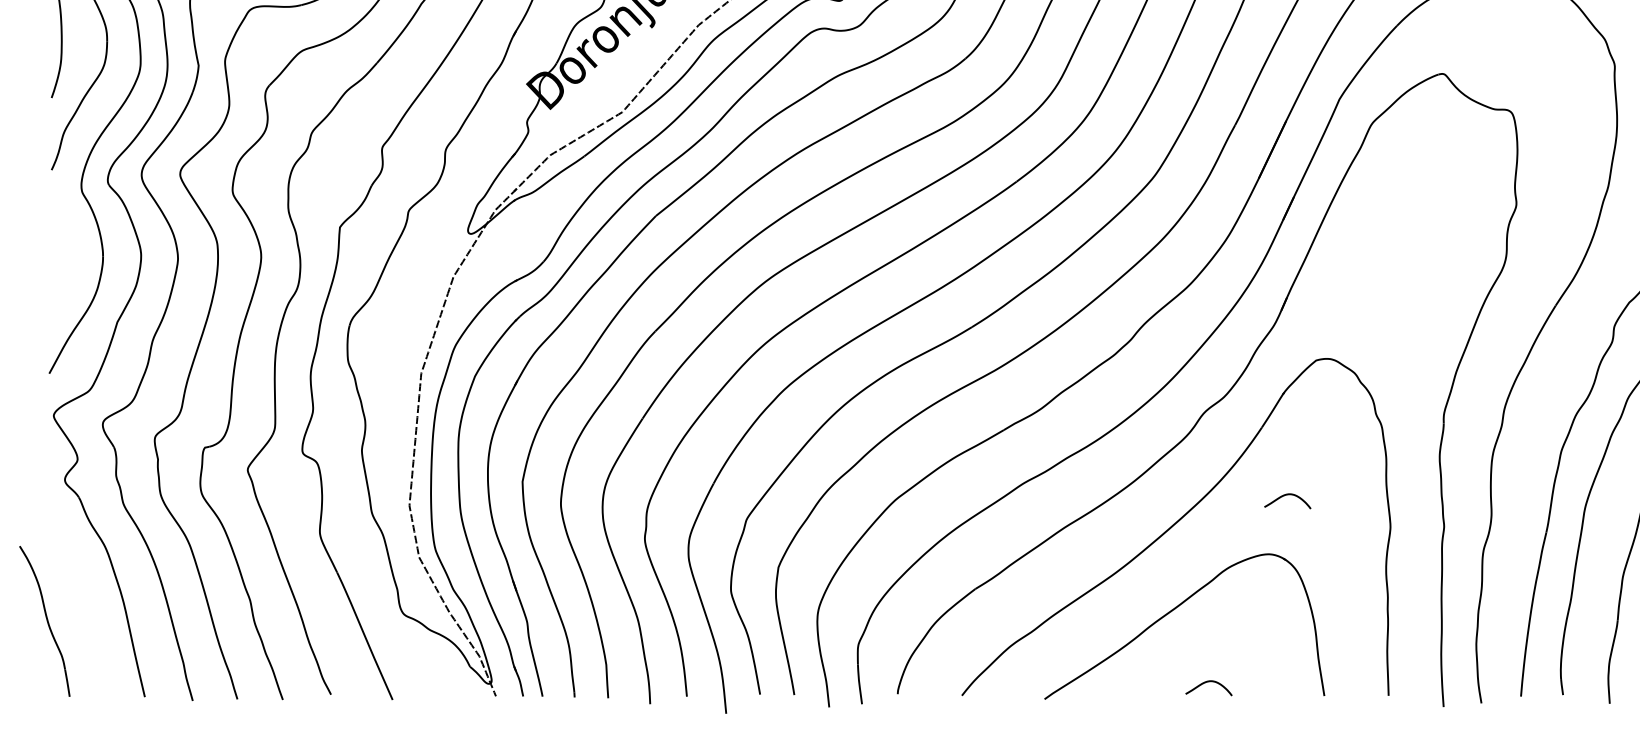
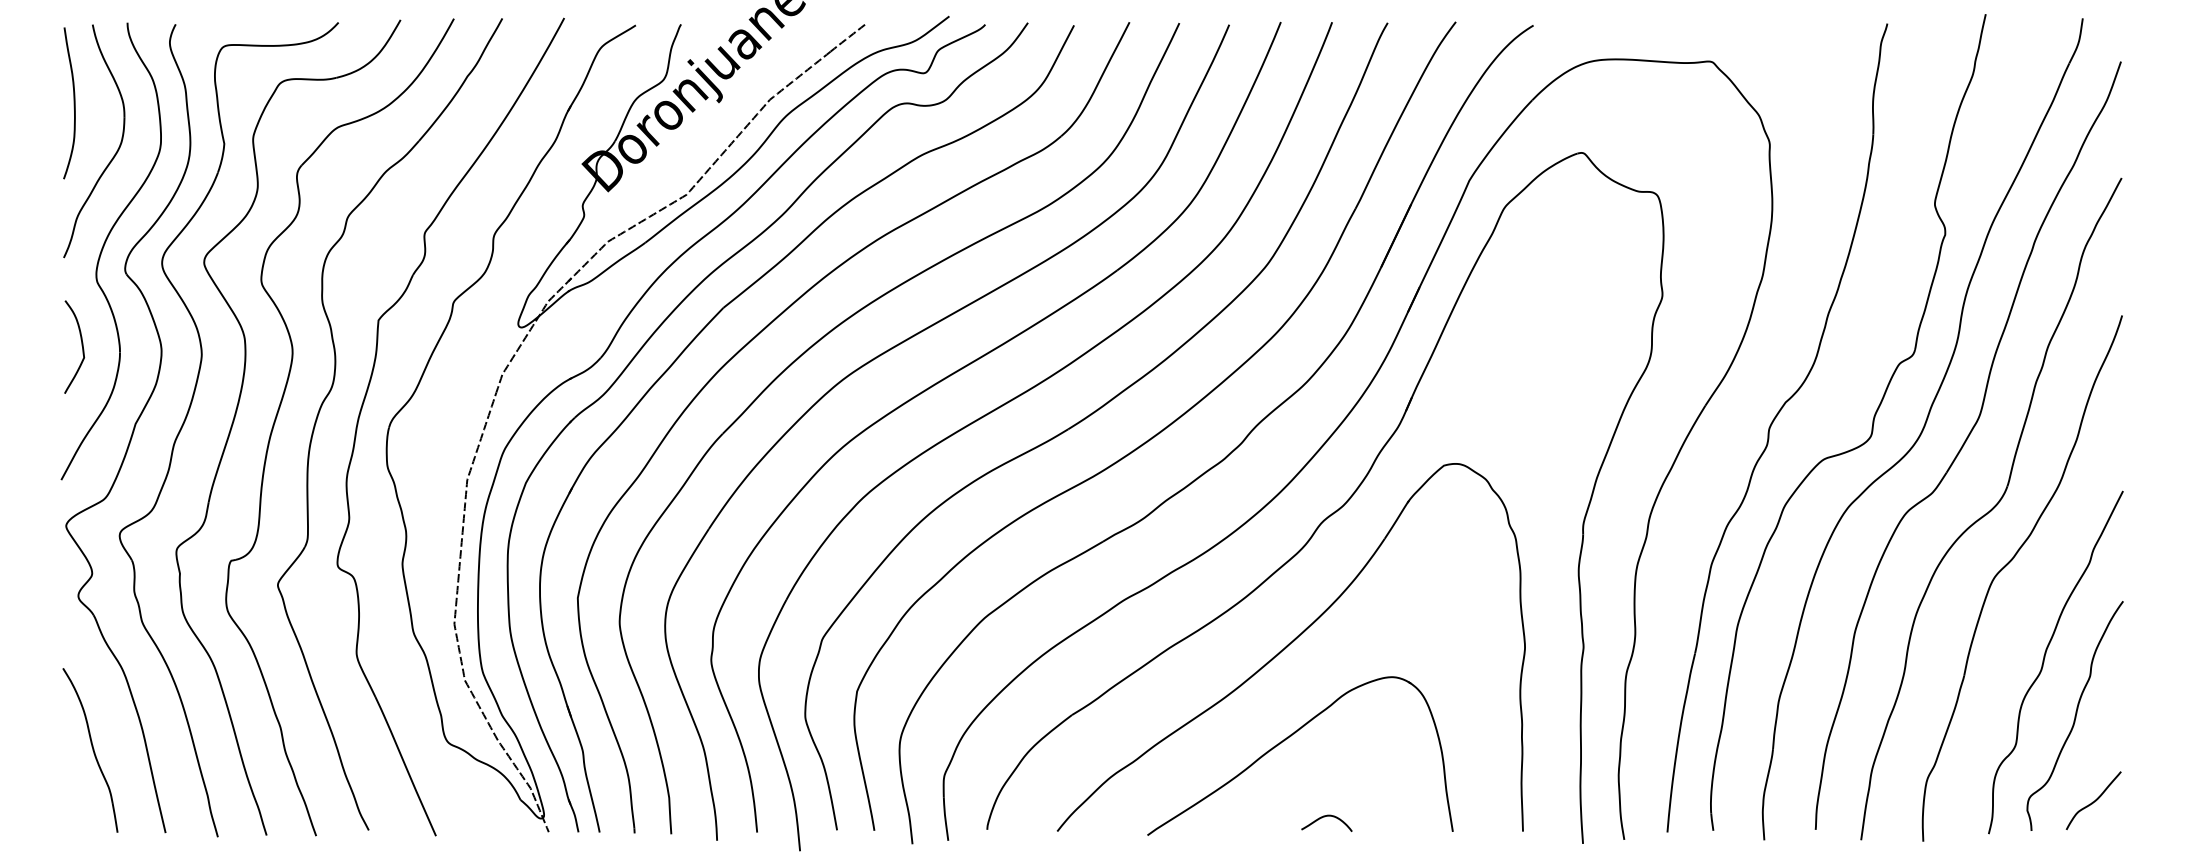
curve: (67, 251) -> (81, 346), added
curve: (1285, 495) -> (1410, 613), removed
part: (44, 621) -> (90, 750), moved

